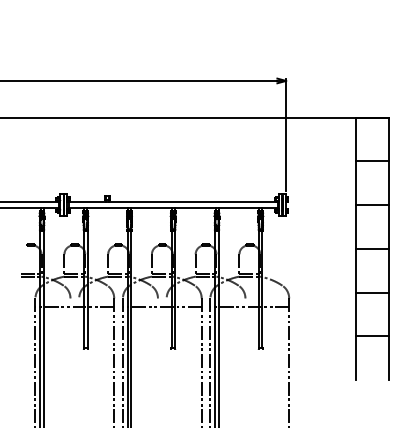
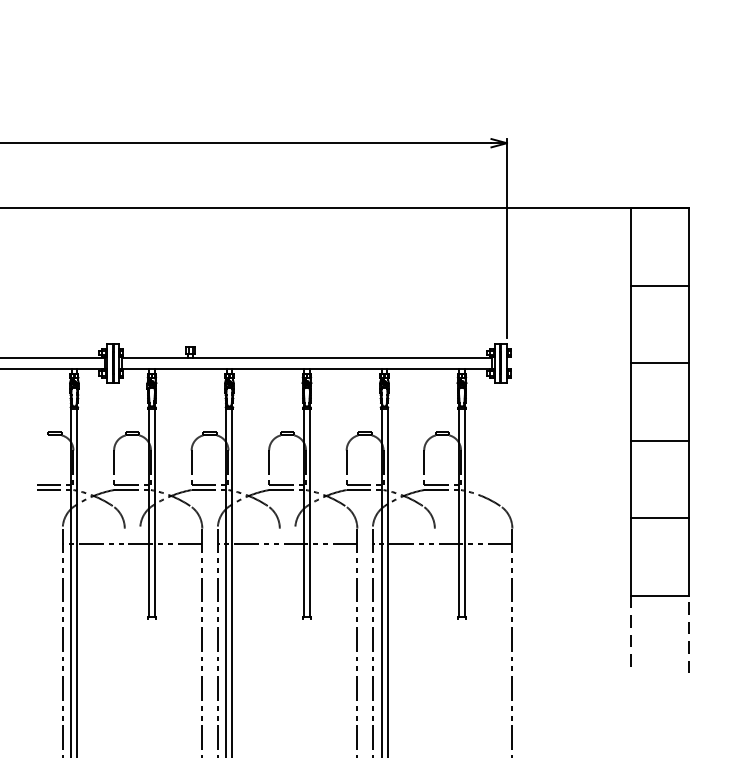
line: (355, 358) -> (629, 635), solid -> dashed
line: (388, 358) -> (688, 635), solid -> dashed

